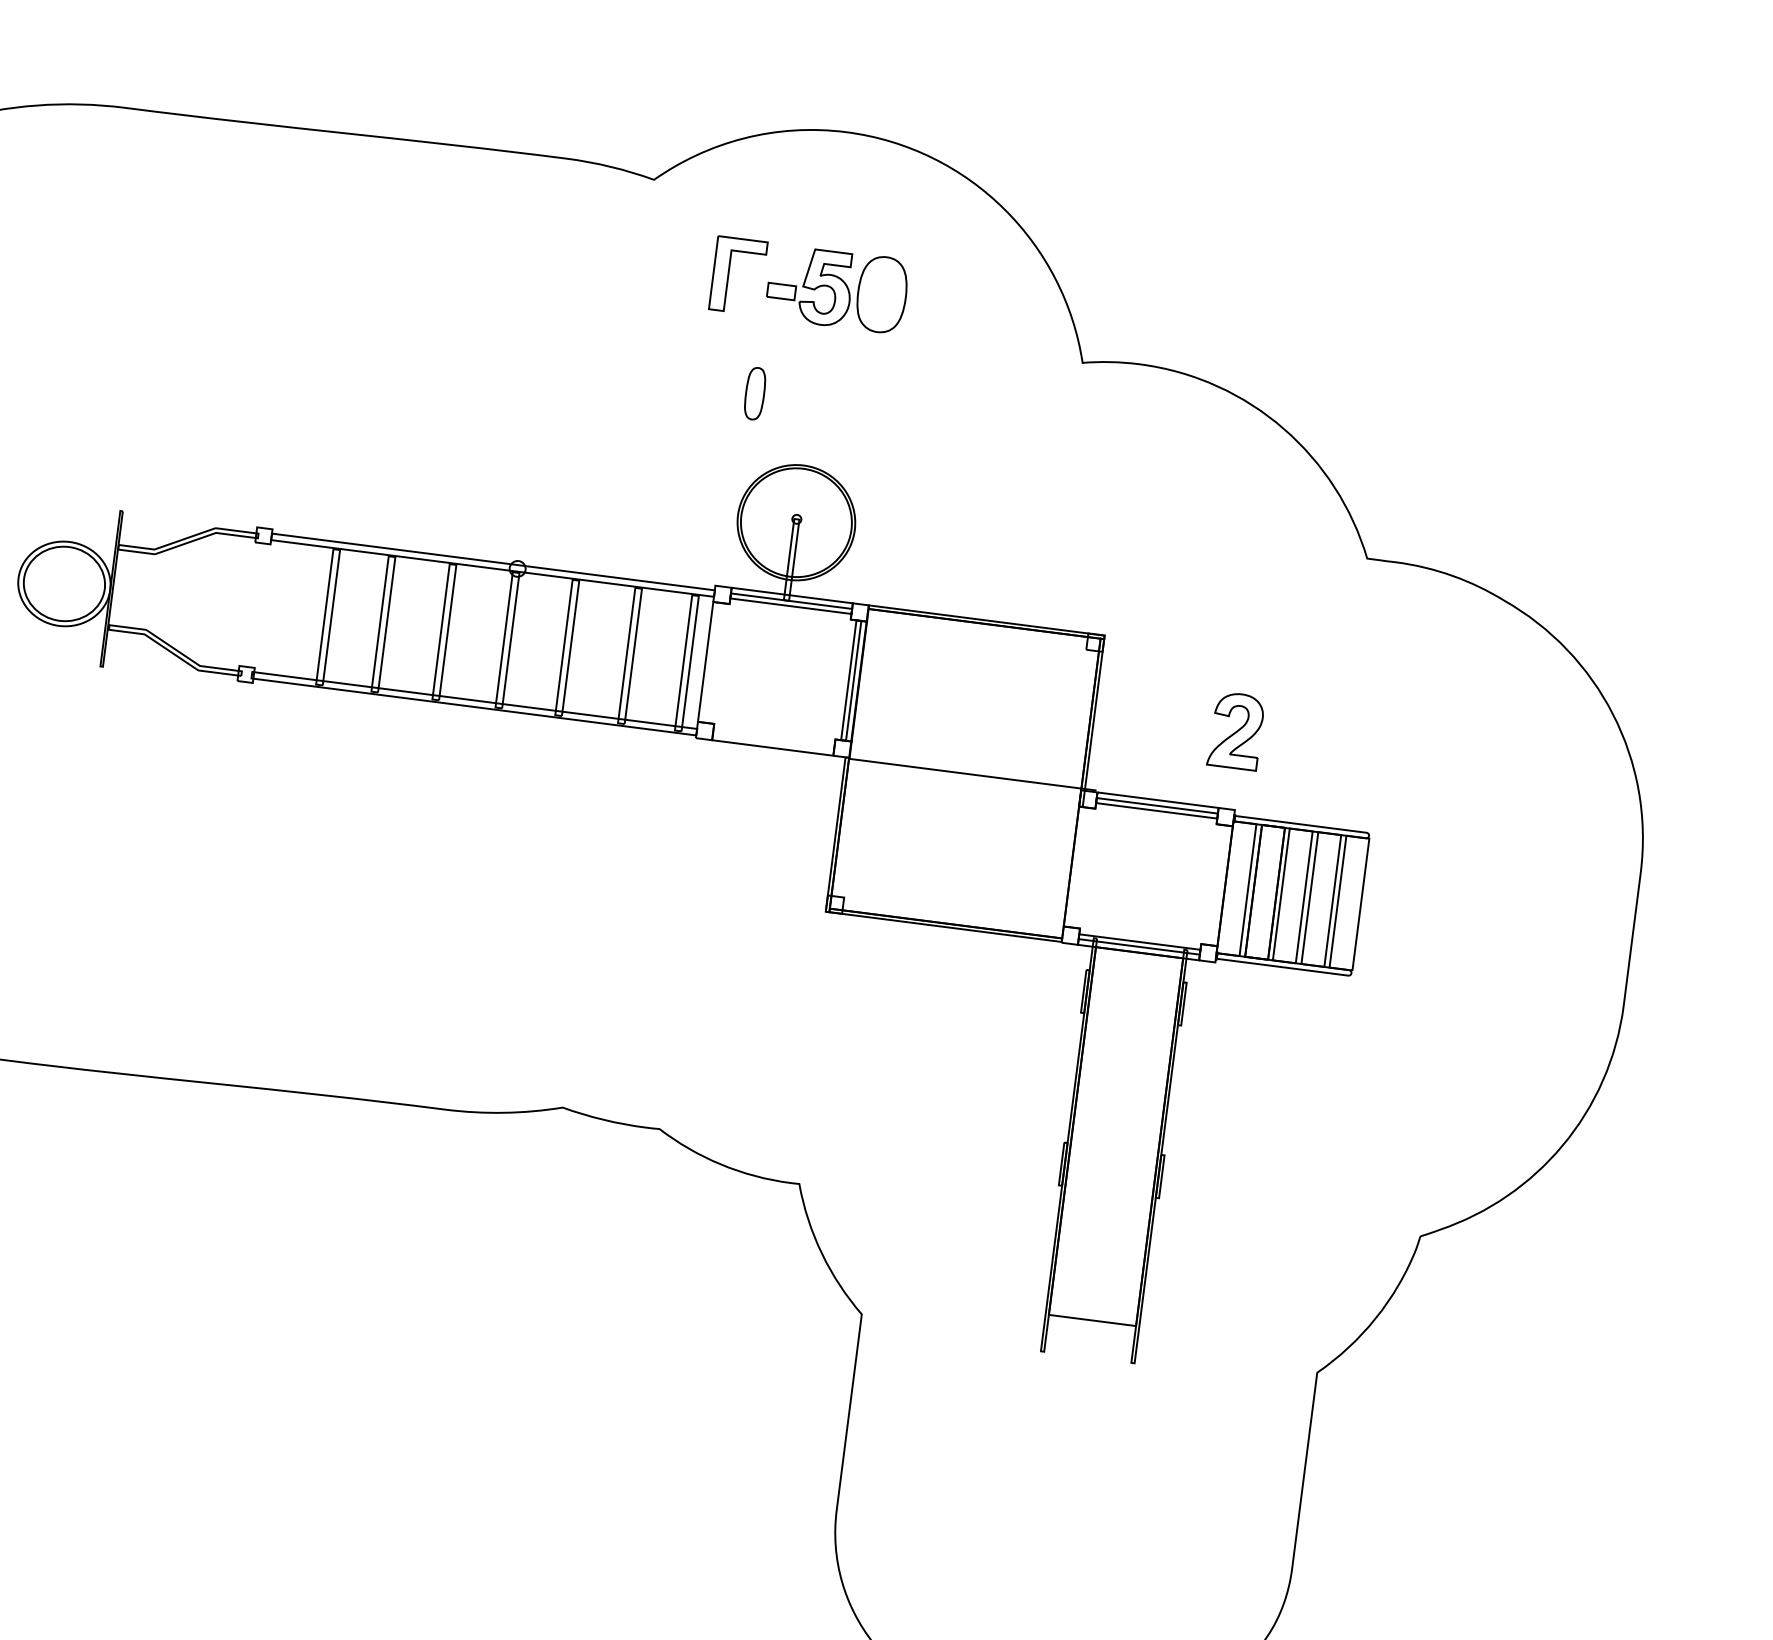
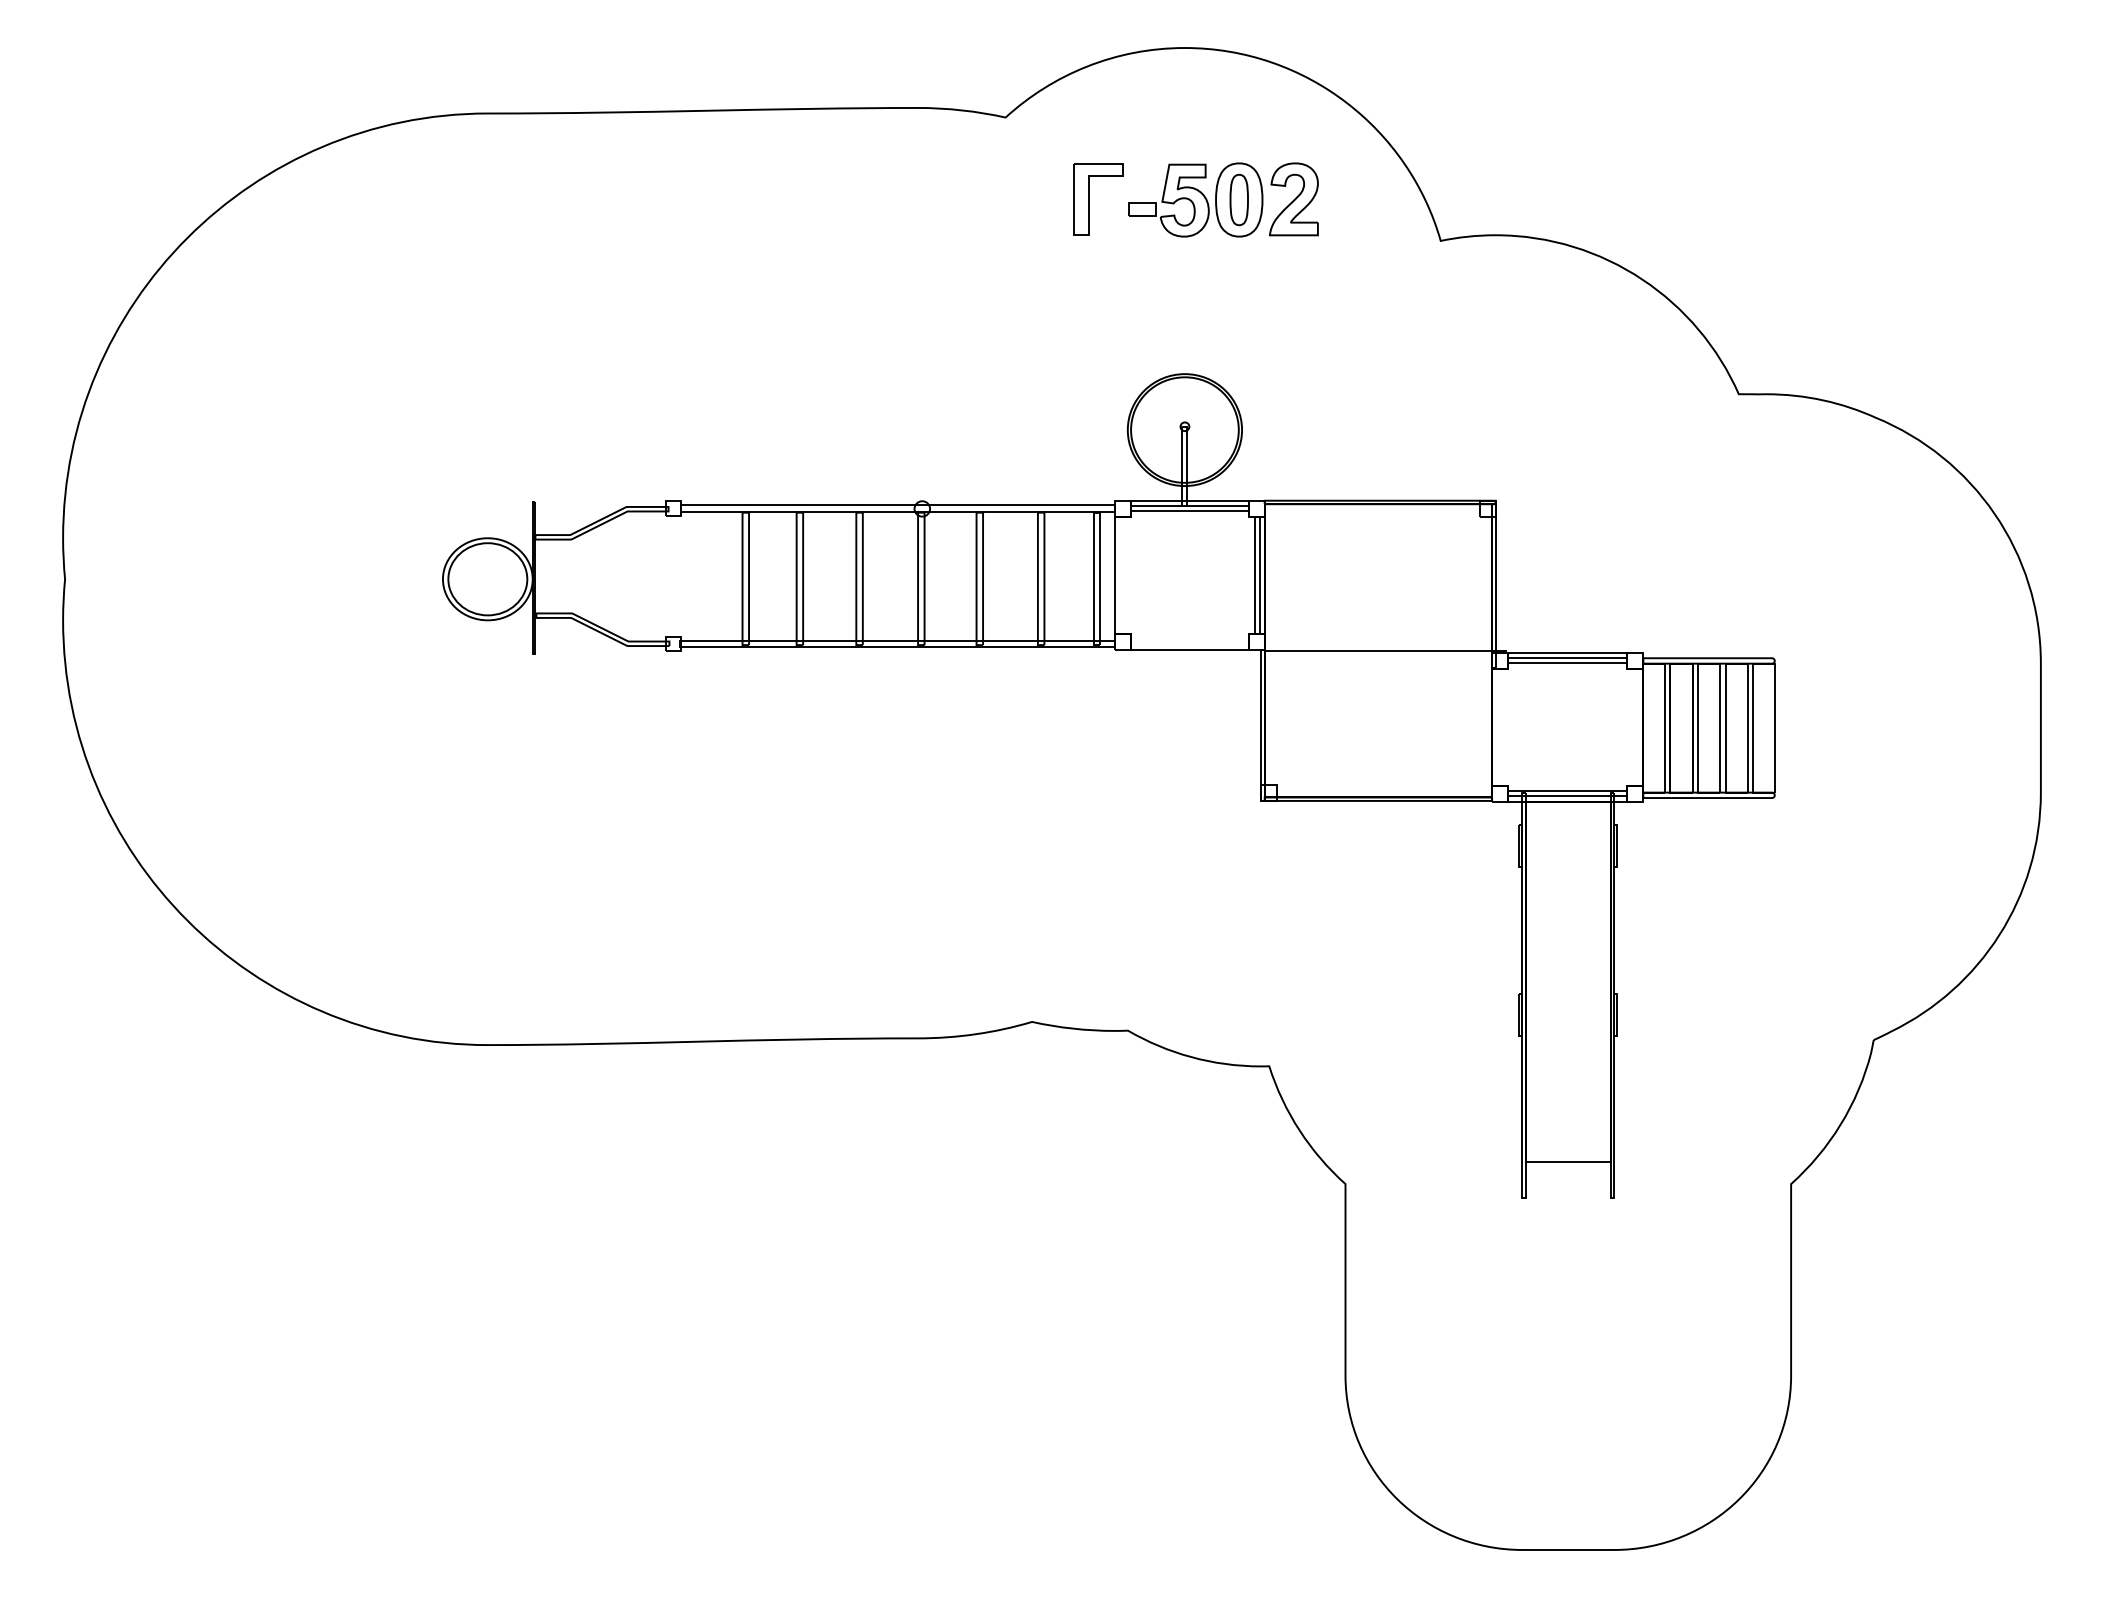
part: (754, 393) -> (1238, 199), moved
part: (1235, 731) -> (1293, 199), moved

